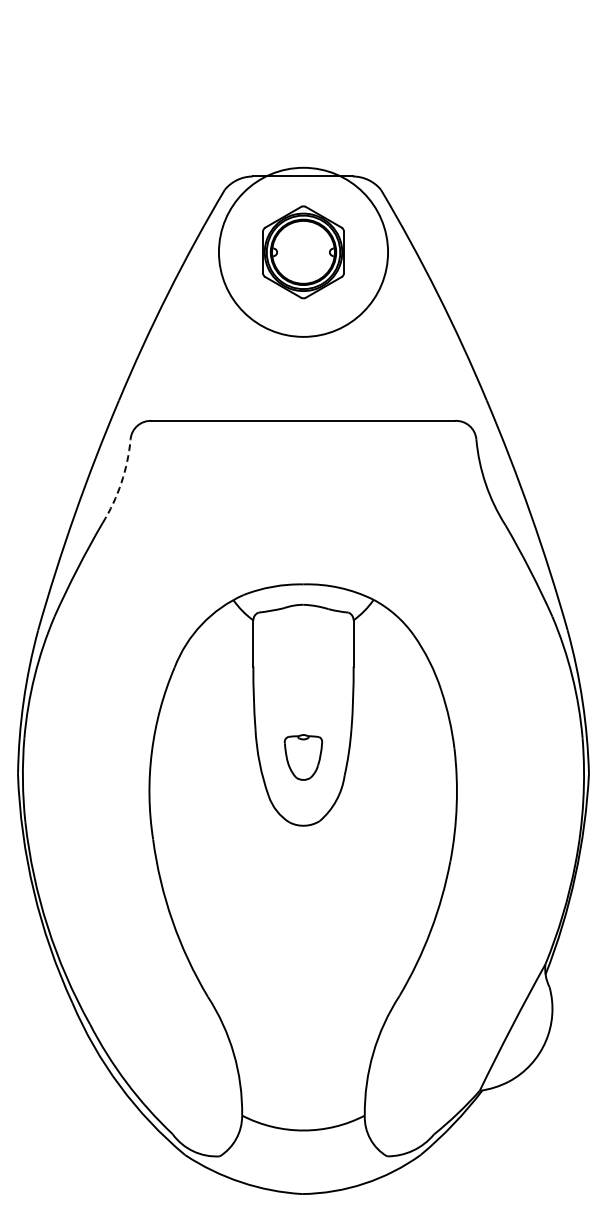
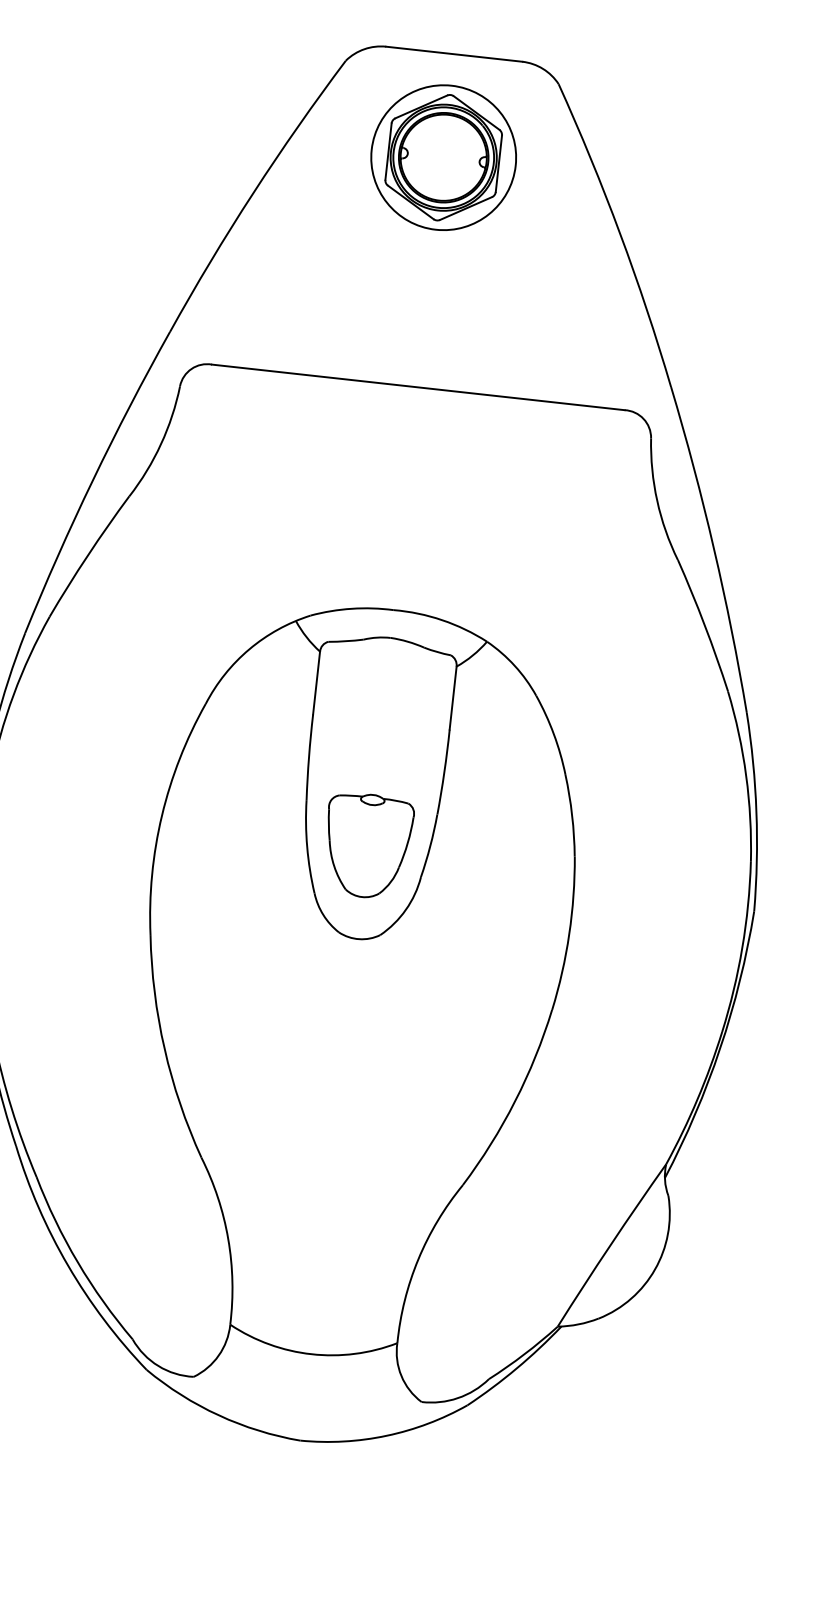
circle: (303, 252) -> (443, 157), size x0.62
arc: (121, 482) -> (161, 443), dashed -> solid
part: (303, 757) -> (367, 845), size x1.67

